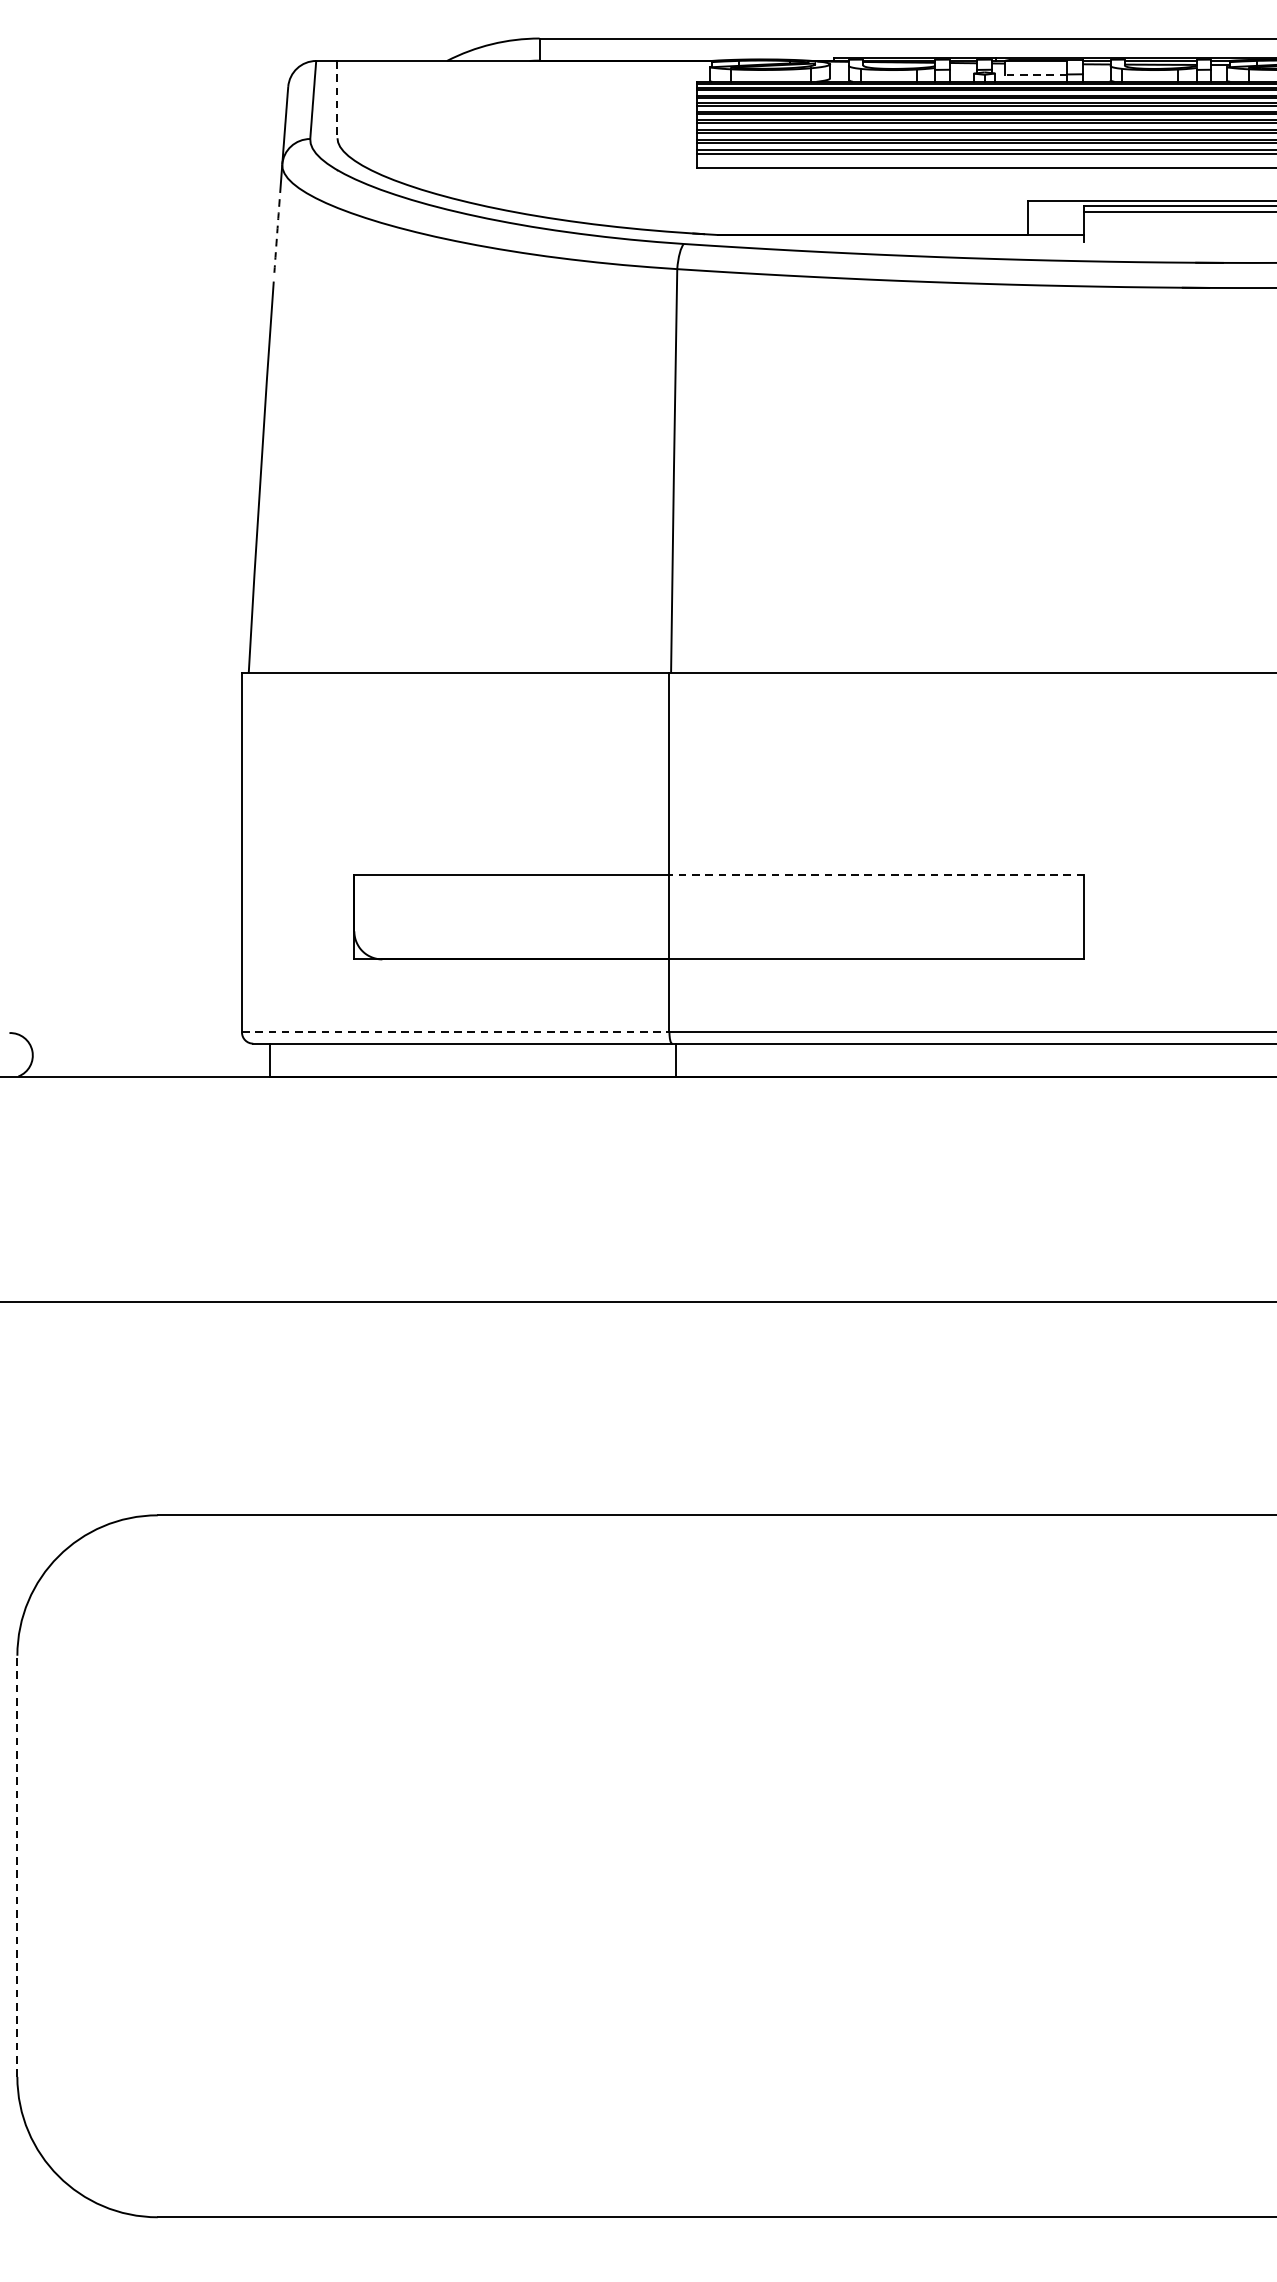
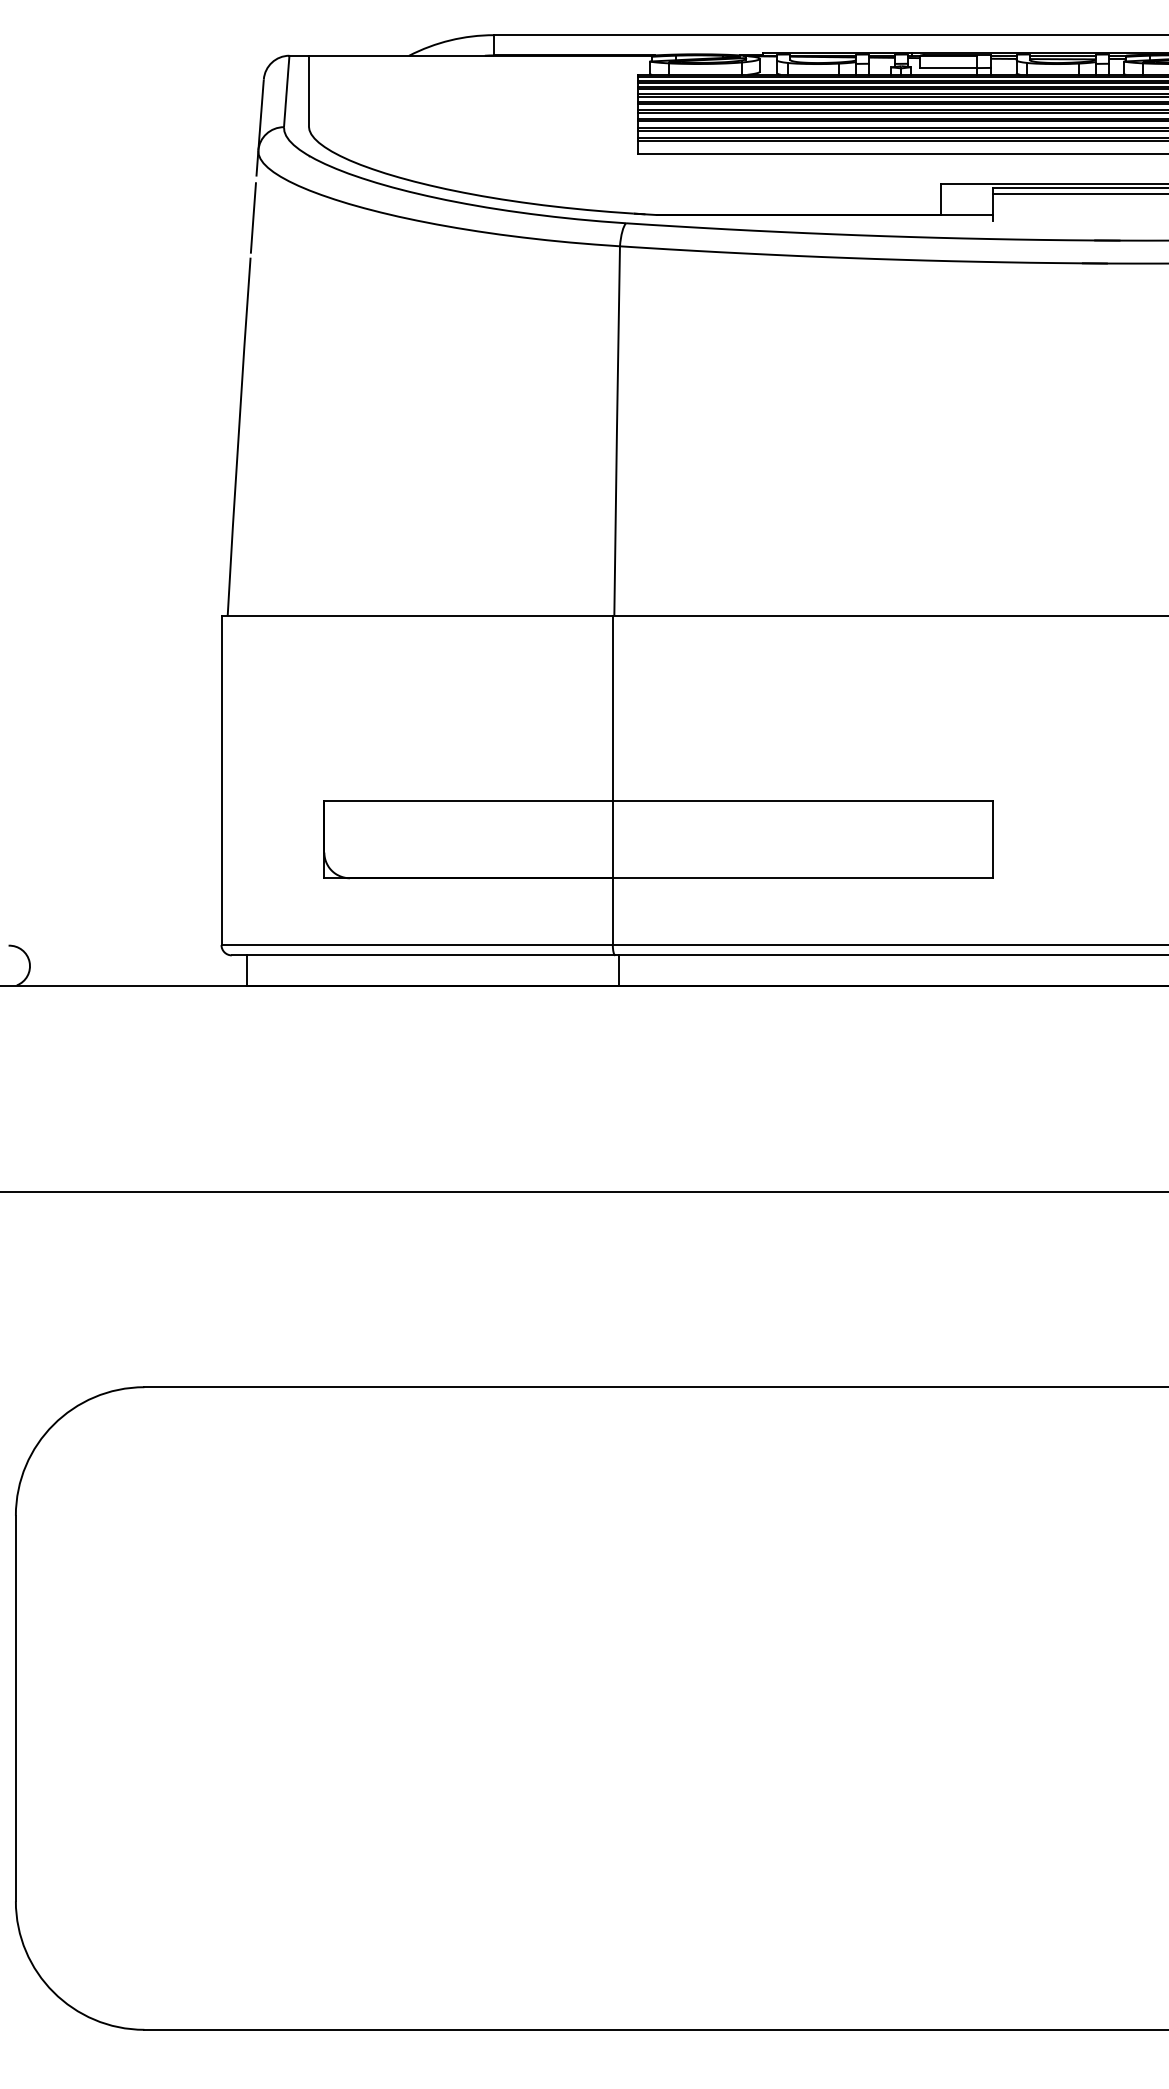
line: (1036, 74) -> (948, 68), dashed -> solid
line: (337, 100) -> (308, 91), dashed -> solid
arc: (276, 237) -> (253, 217), dashed -> solid
line: (876, 875) -> (802, 801), dashed -> solid
line: (456, 1032) -> (417, 945), dashed -> solid
line: (16, 1866) -> (15, 1708), dashed -> solid

